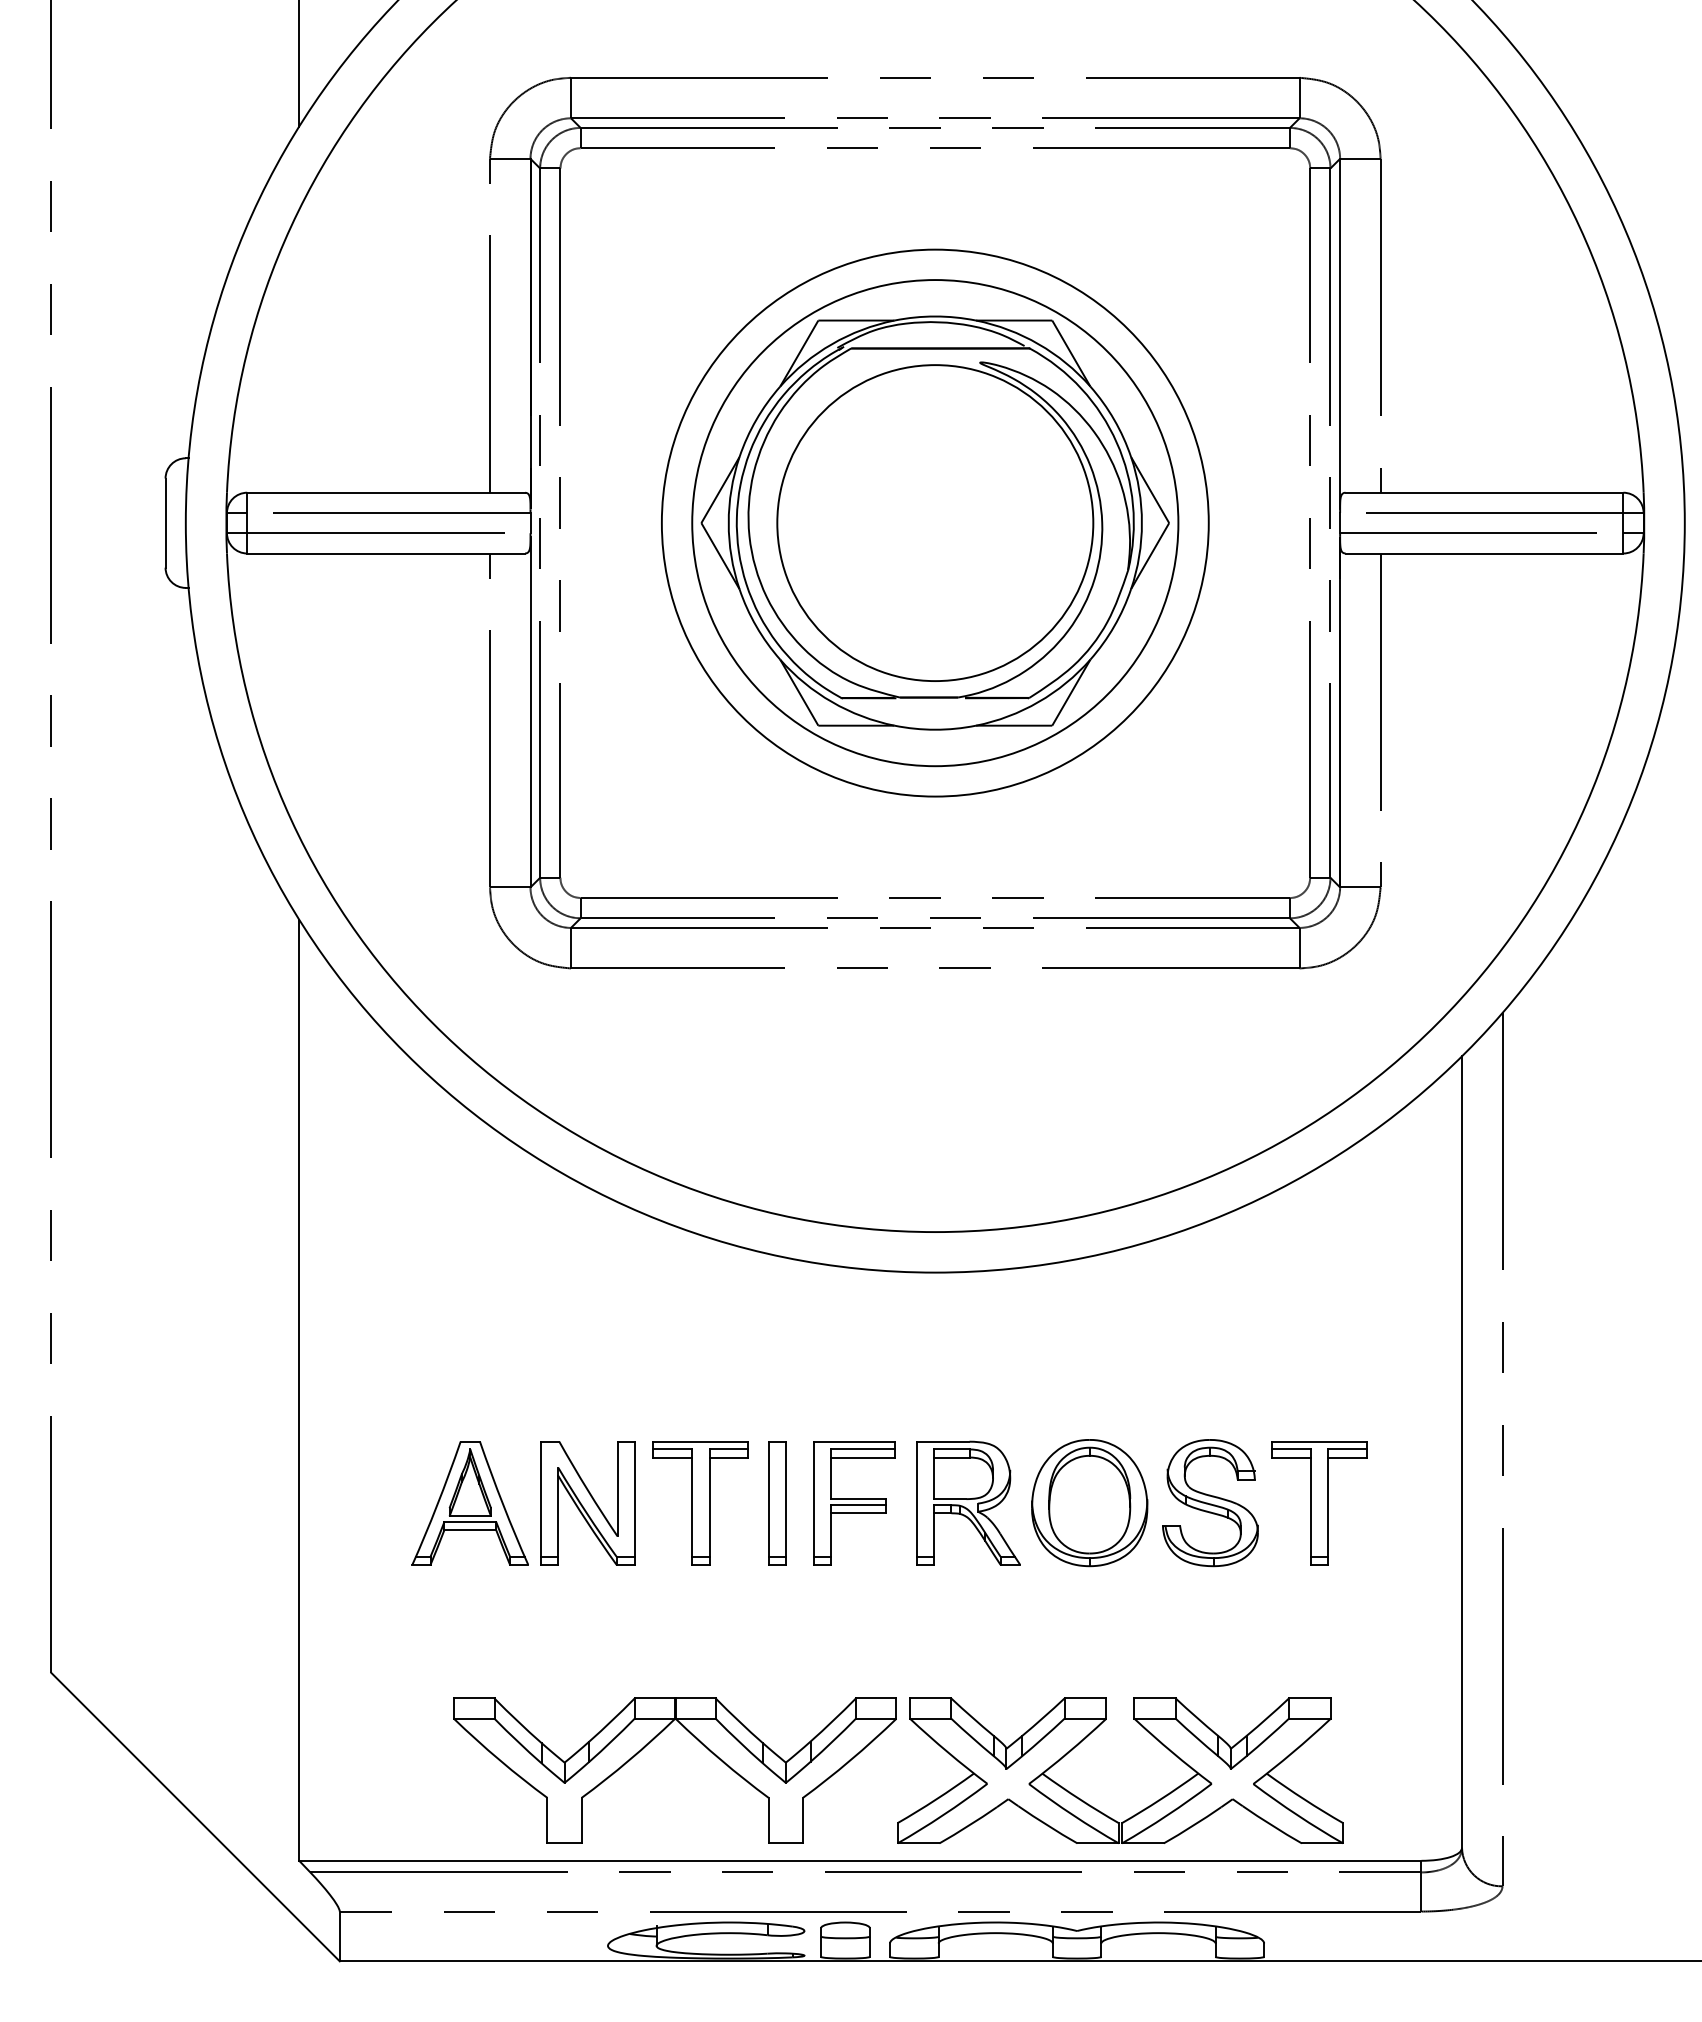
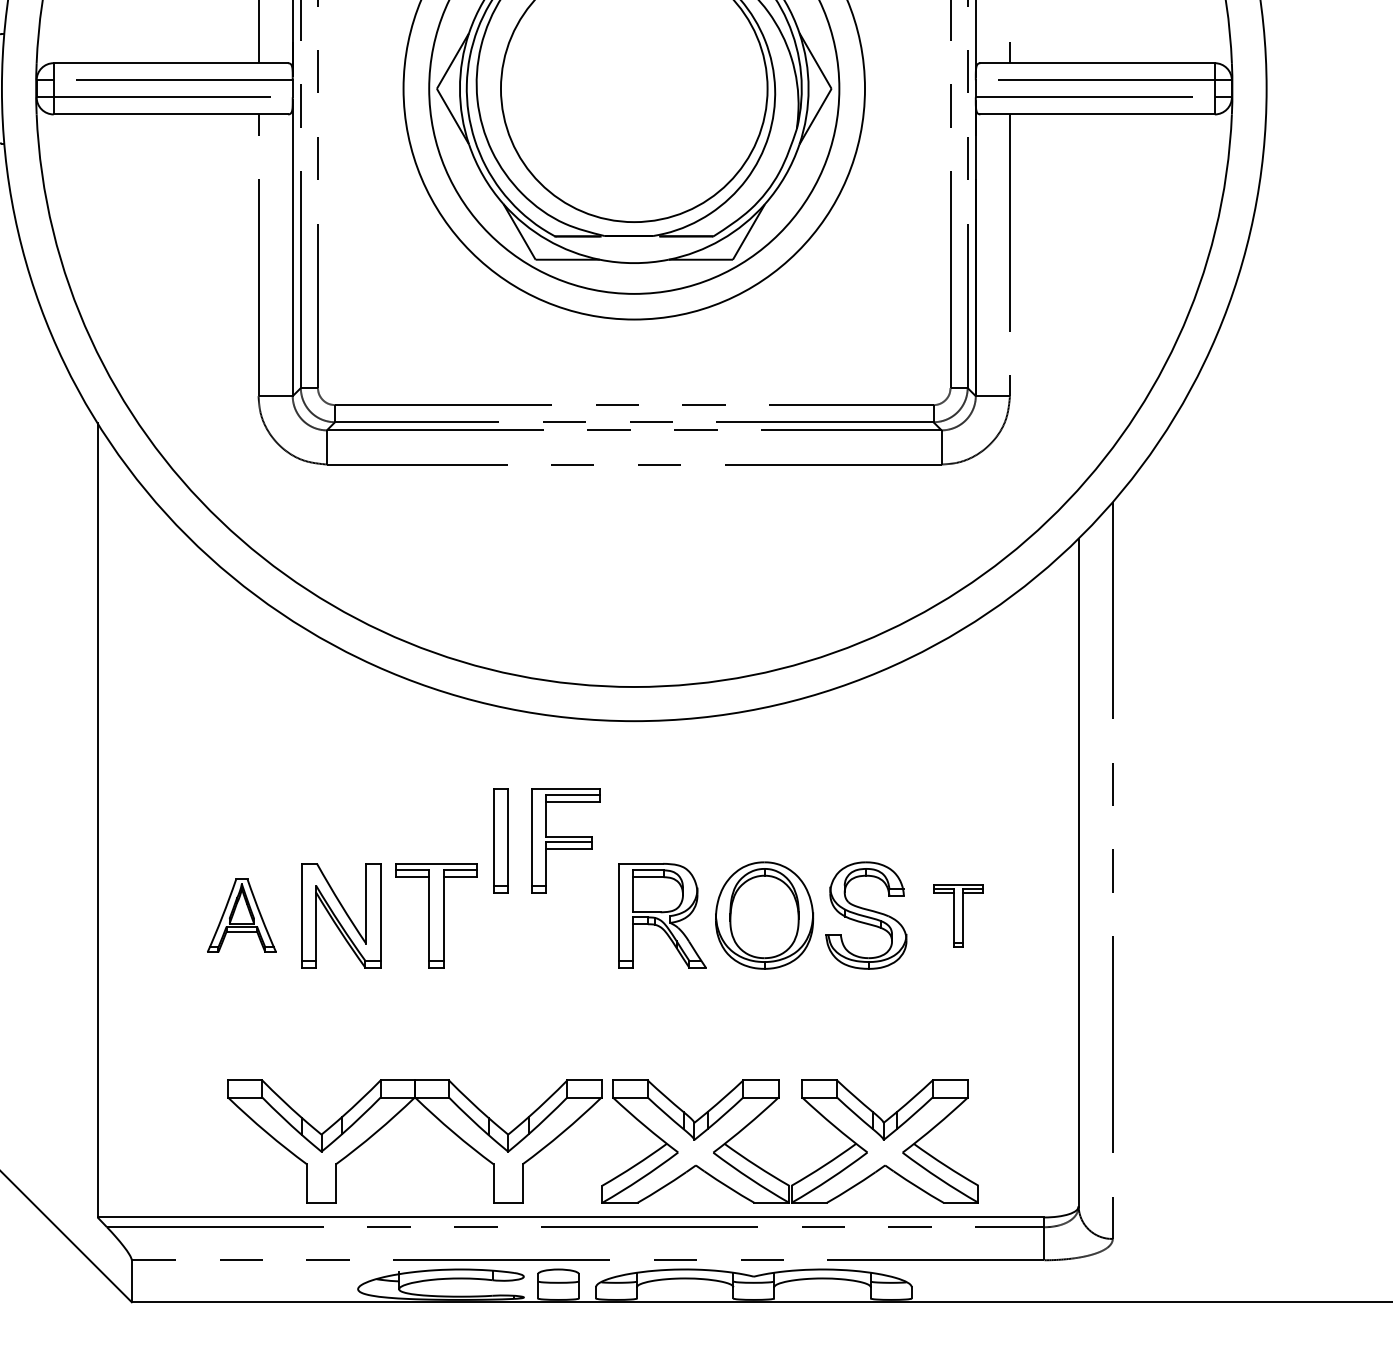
part: (469, 1503) -> (241, 915), size x0.7
part: (777, 1503) -> (501, 840), moved
part: (854, 1503) -> (566, 840), moved
part: (1319, 1503) -> (958, 915), size x0.6

